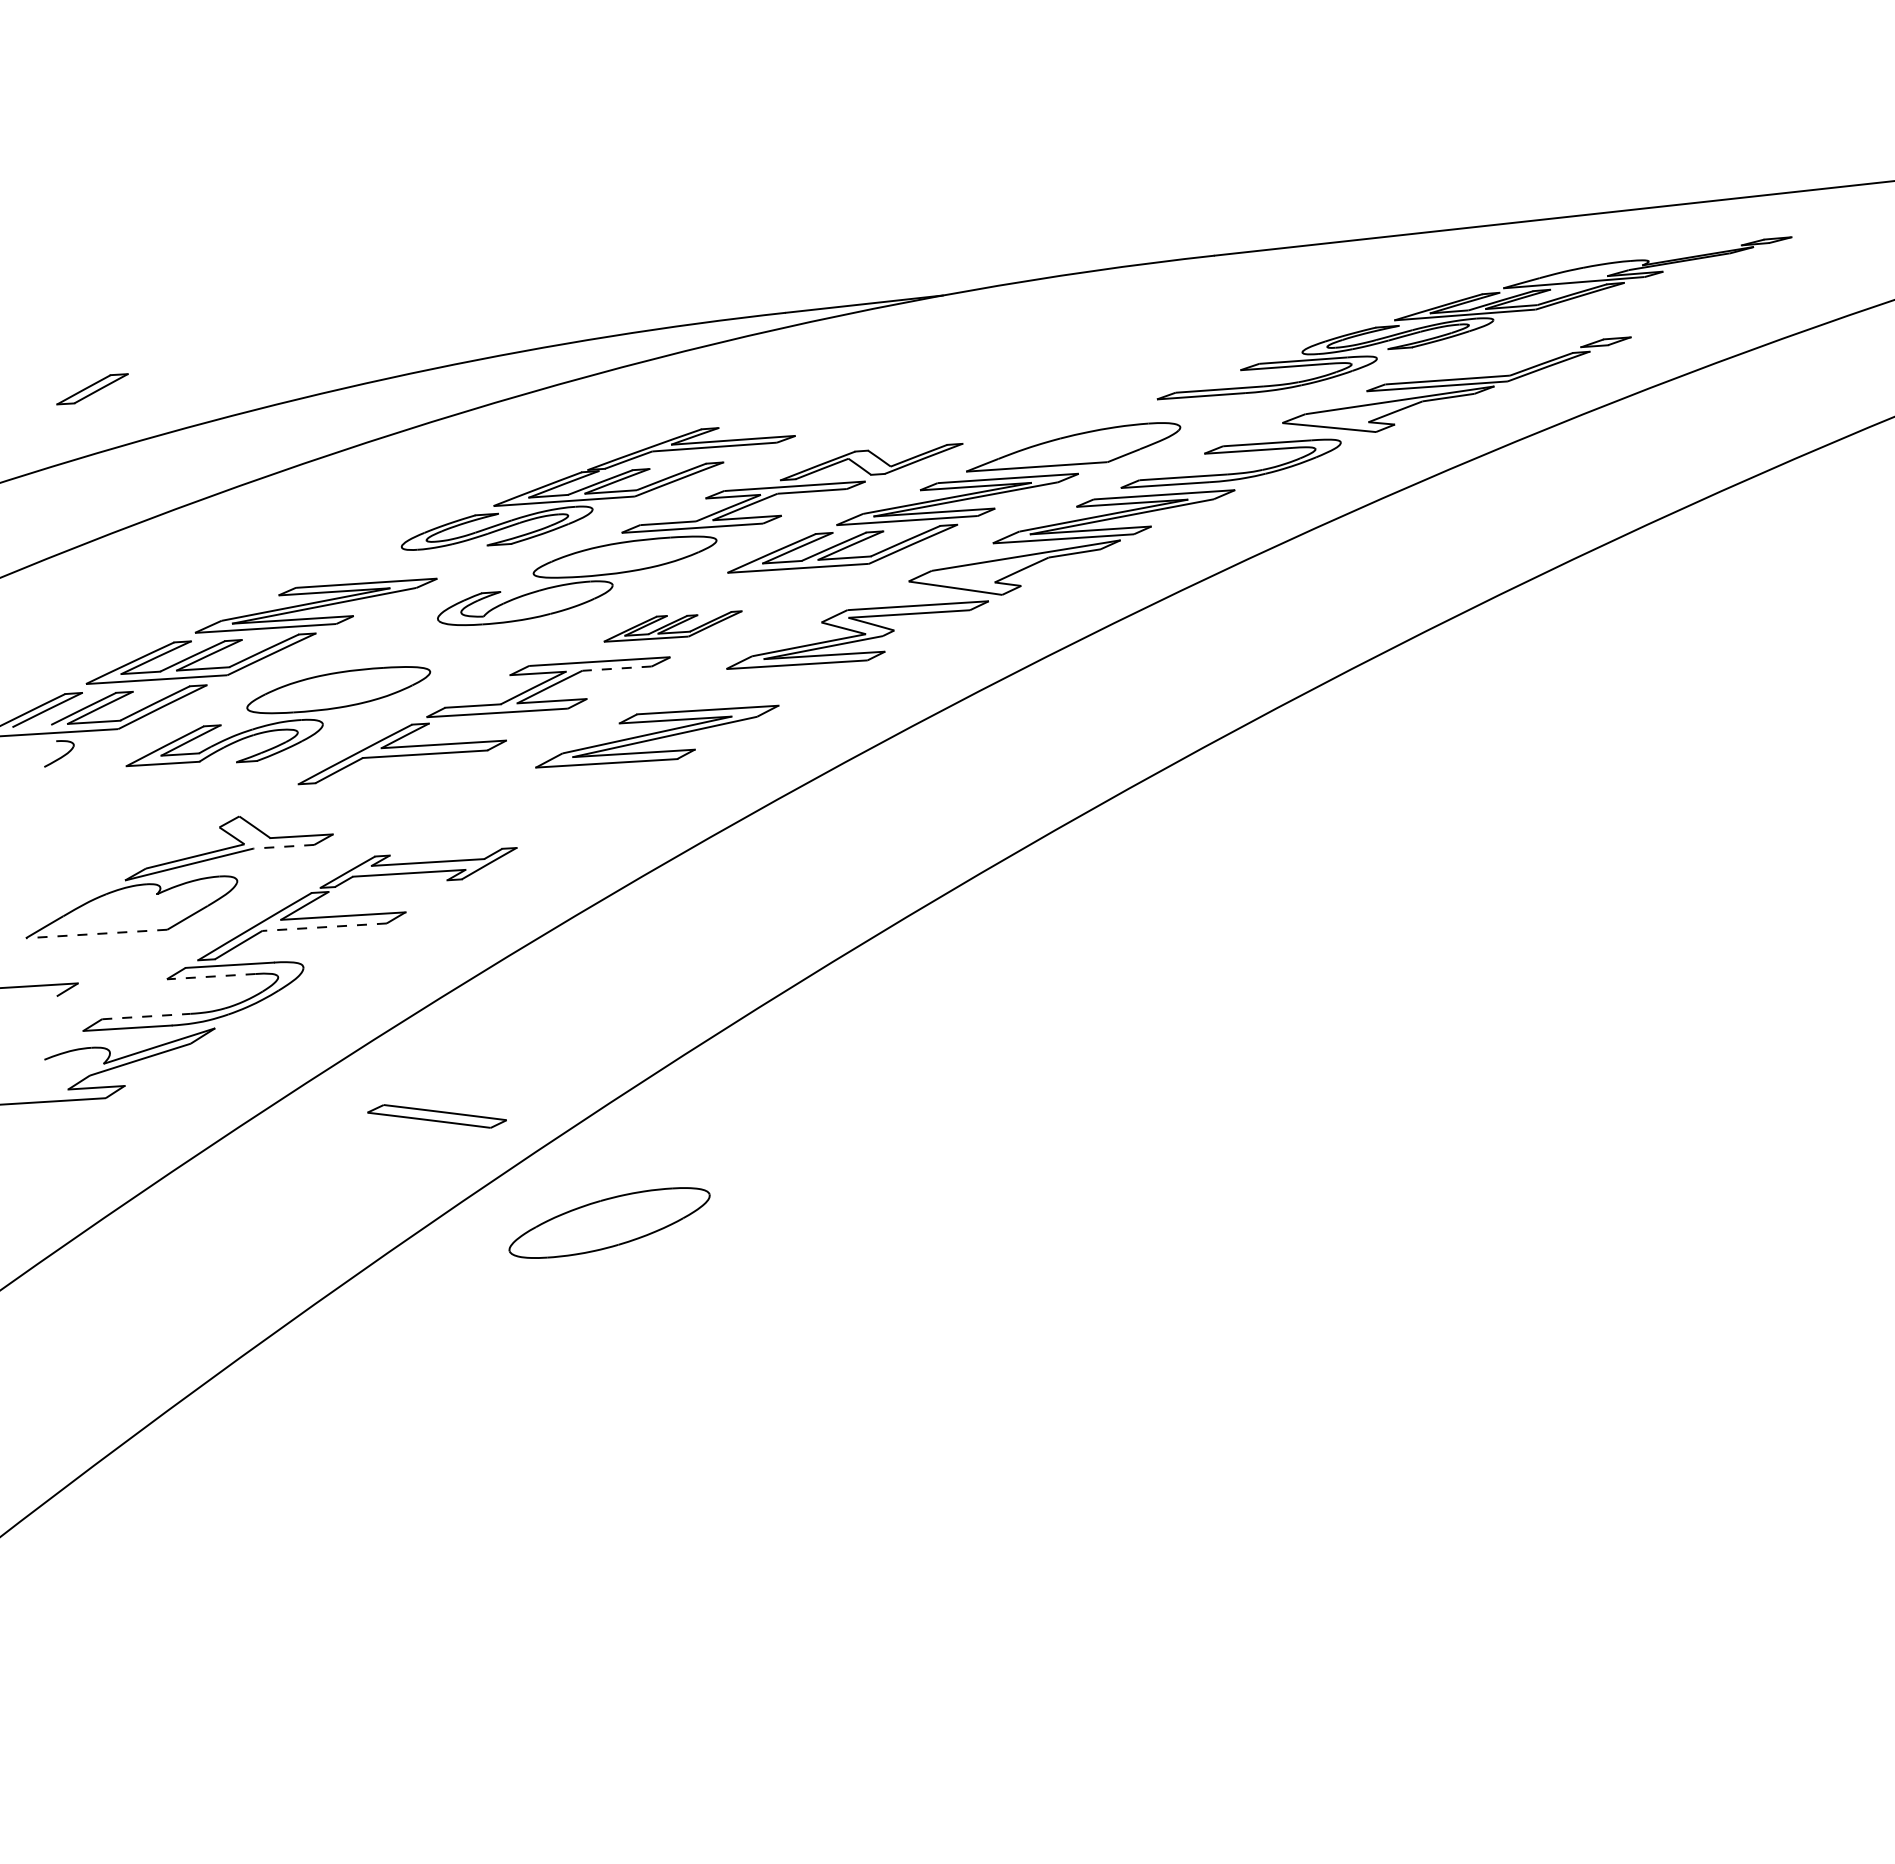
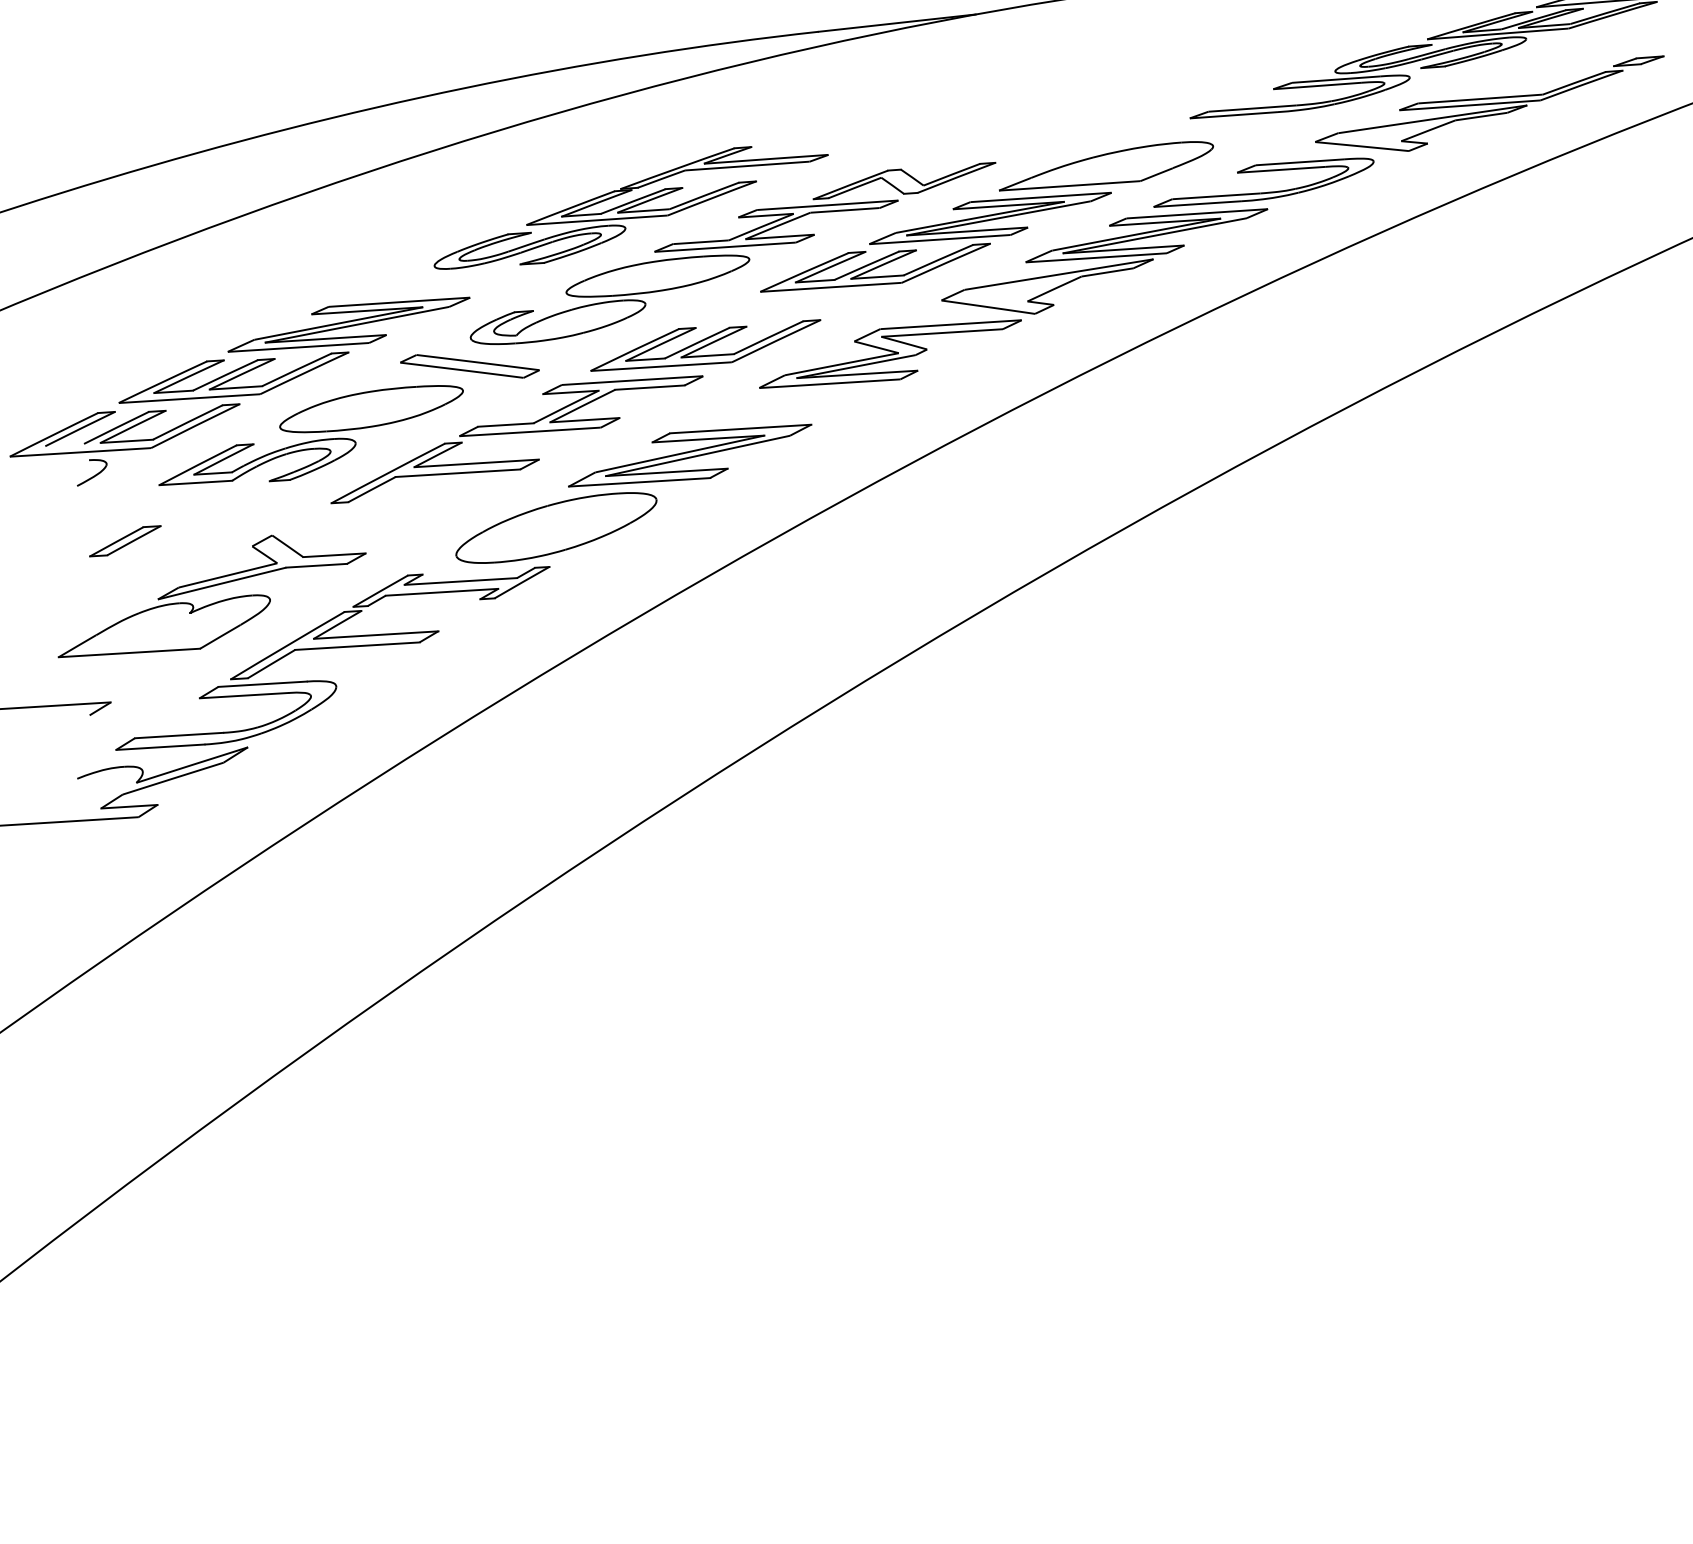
part: (92, 389) -> (125, 541), moved
part: (672, 626) -> (705, 345), size x1.67
line: (617, 668) -> (650, 387), dashed -> solid
line: (283, 846) -> (316, 565), dashed -> solid
line: (324, 927) -> (357, 646), dashed -> solid
line: (96, 933) -> (129, 652), dashed -> solid
line: (210, 976) -> (243, 695), dashed -> solid
line: (146, 1016) -> (179, 735), dashed -> solid
part: (436, 1116) -> (469, 366), moved
part: (609, 1222) -> (556, 527), moved

